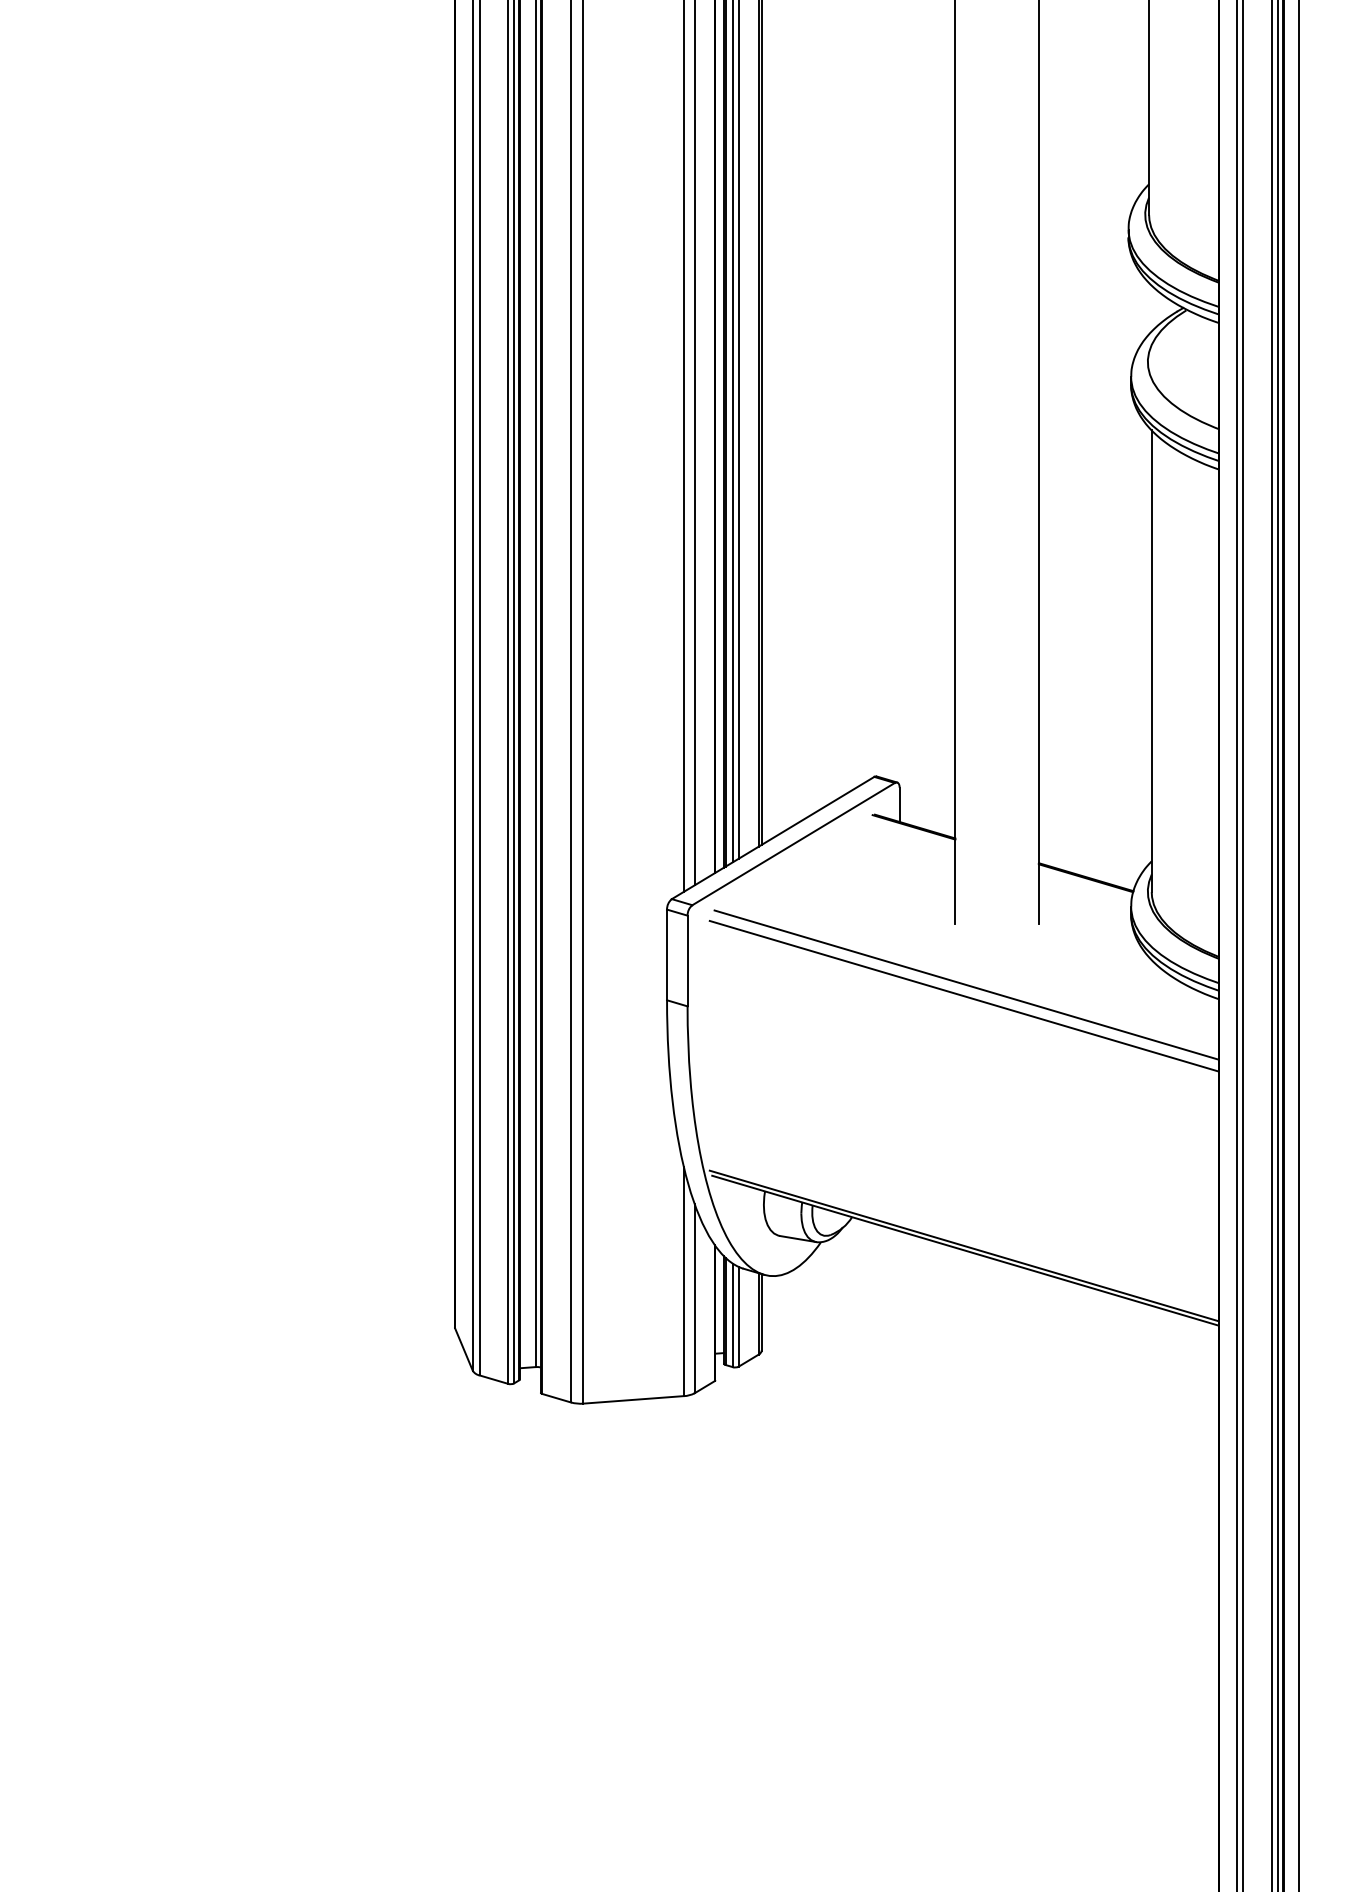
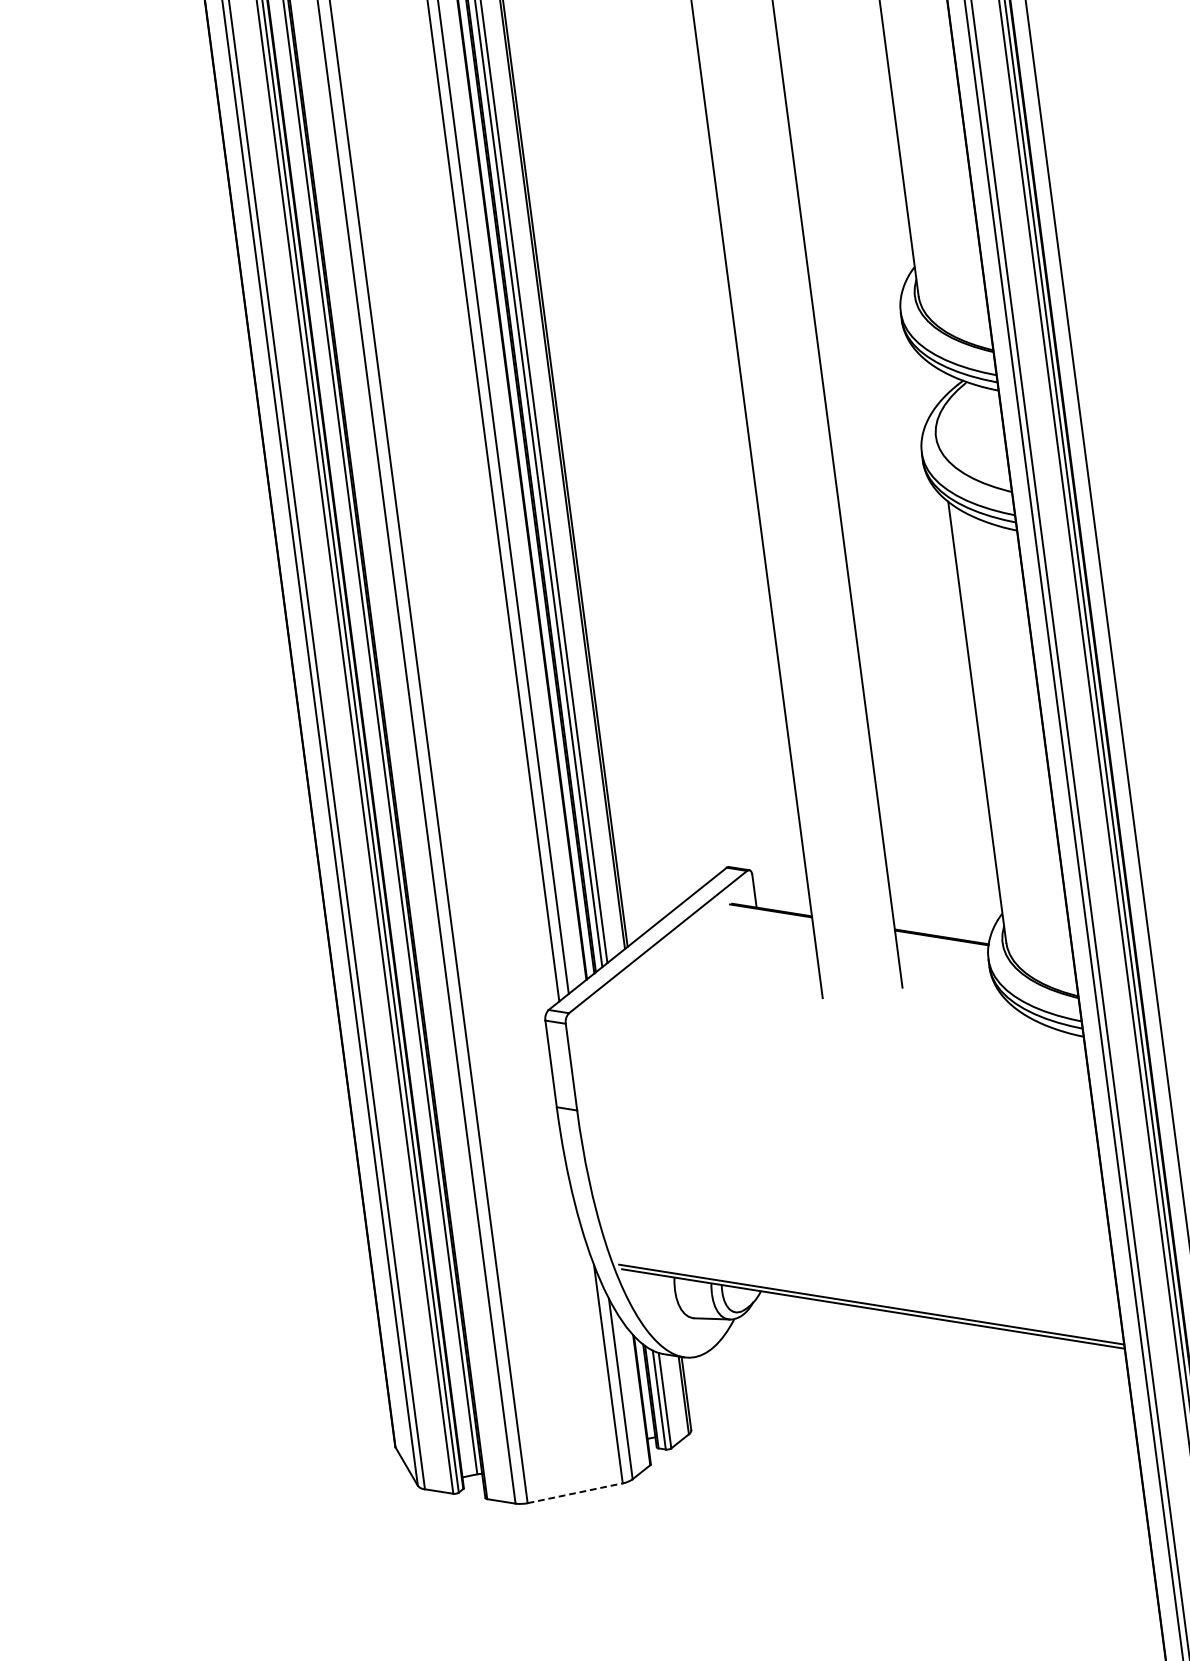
line: (966, 984) -> (840, 1054), removed
line: (963, 995) -> (839, 1065), removed
line: (634, 1399) -> (575, 1492), solid -> dashed

